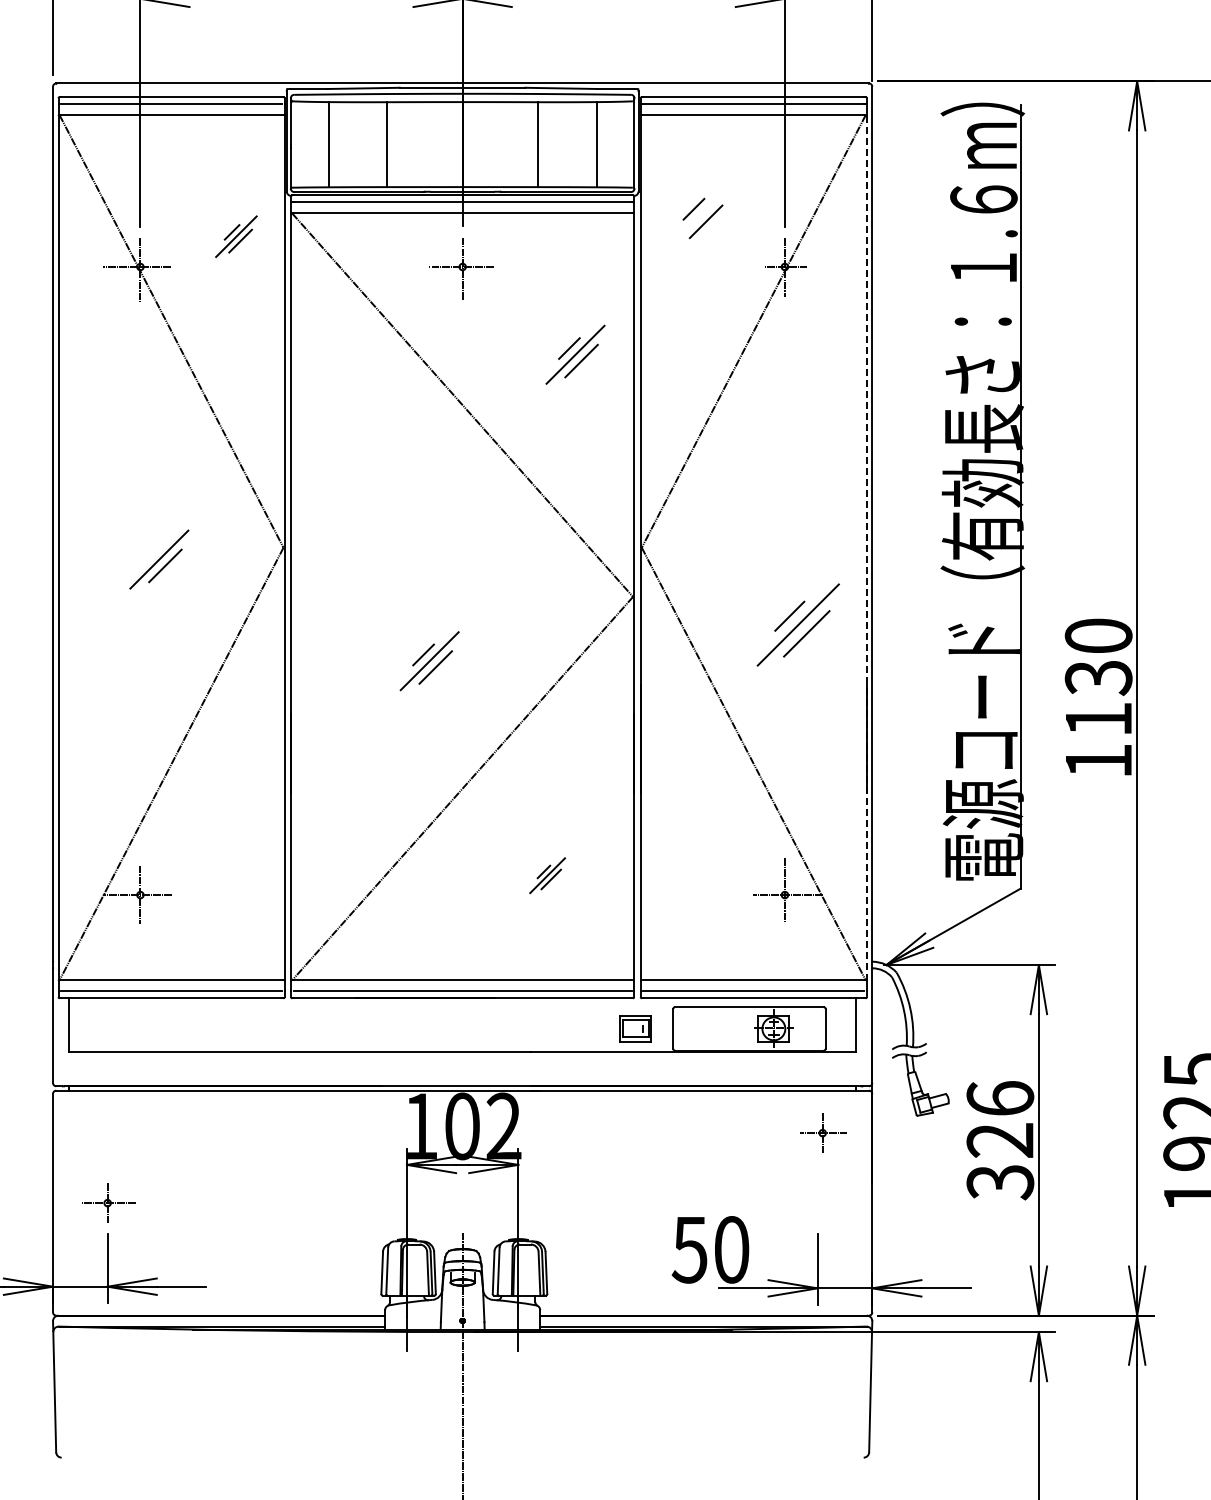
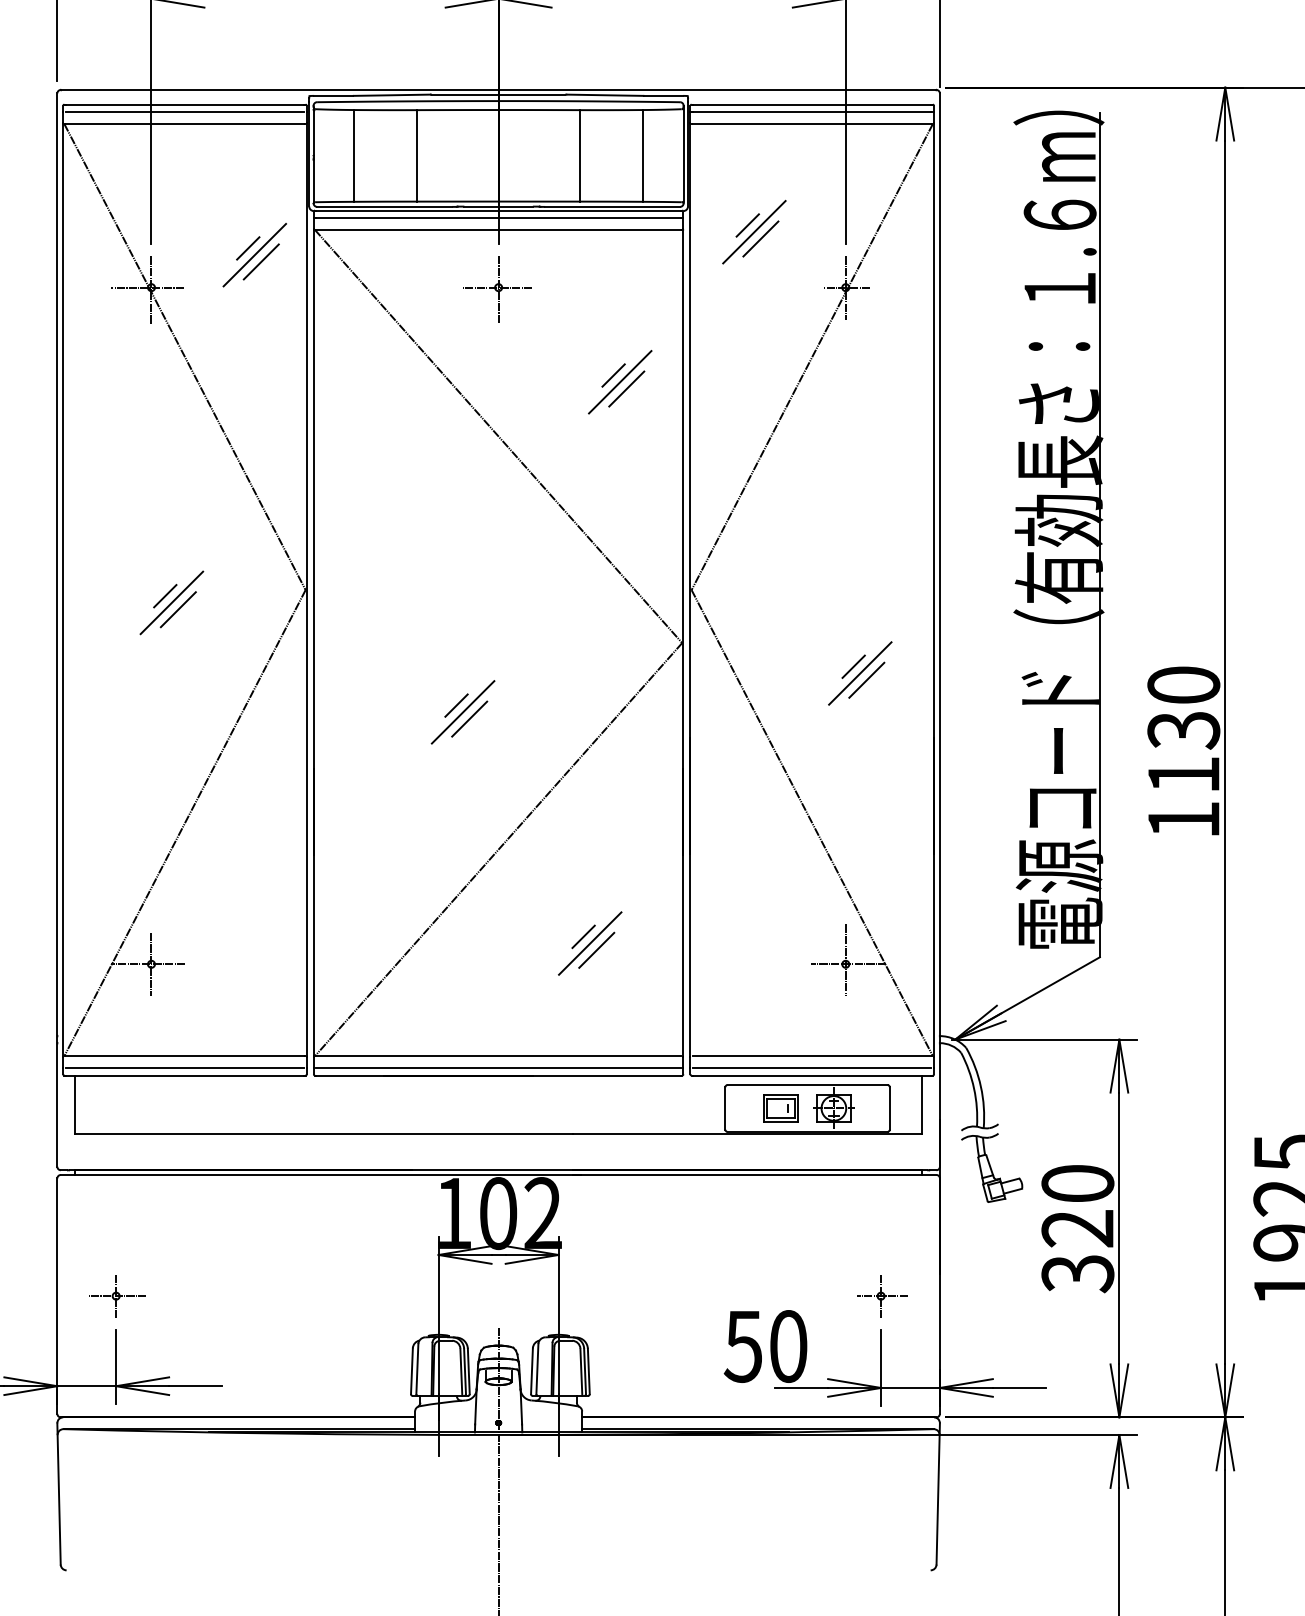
line: (700, 215) -> (754, 232), added
part: (236, 236) -> (254, 254), size x1.43
line: (866, 547) -> (933, 589), dashed -> solid
line: (152, 553) -> (164, 596), added
part: (798, 625) -> (860, 673), size x0.71
part: (547, 875) -> (590, 943), size x1.67
part: (635, 1028) -> (780, 1108), moved
text: (1000, 1098) -> (1078, 1183), 326 -> 320
part: (823, 1132) -> (881, 1295), moved

